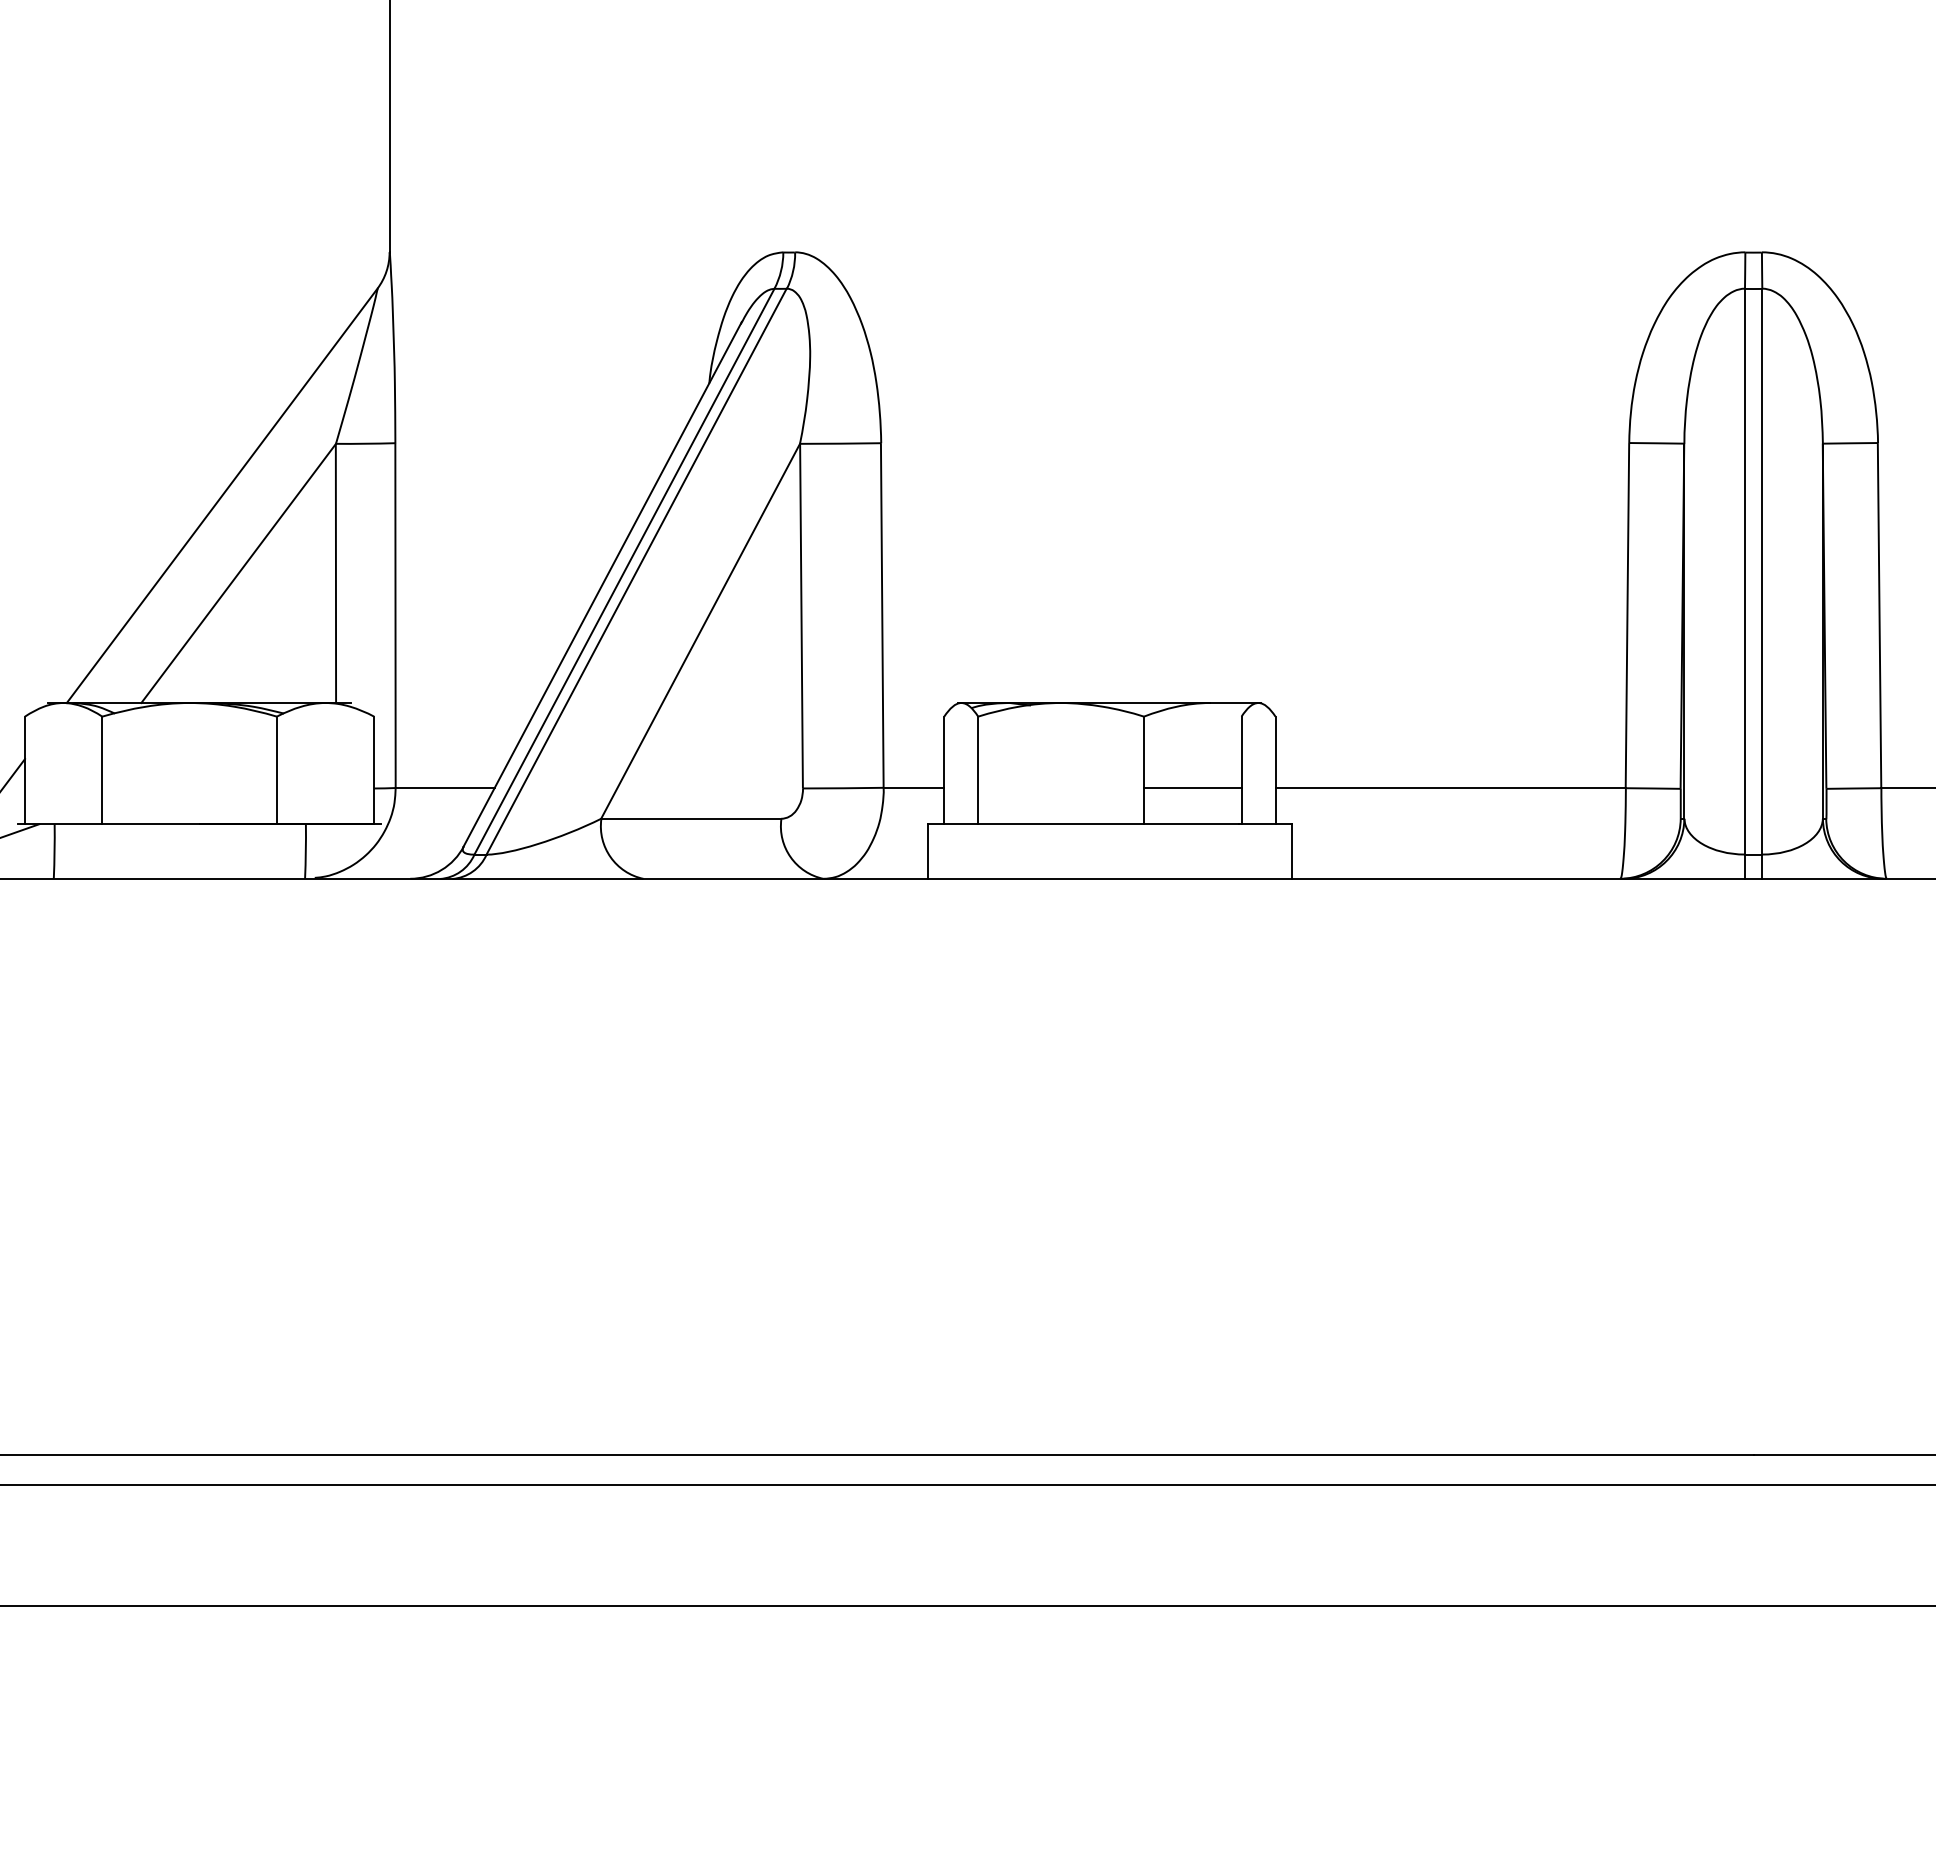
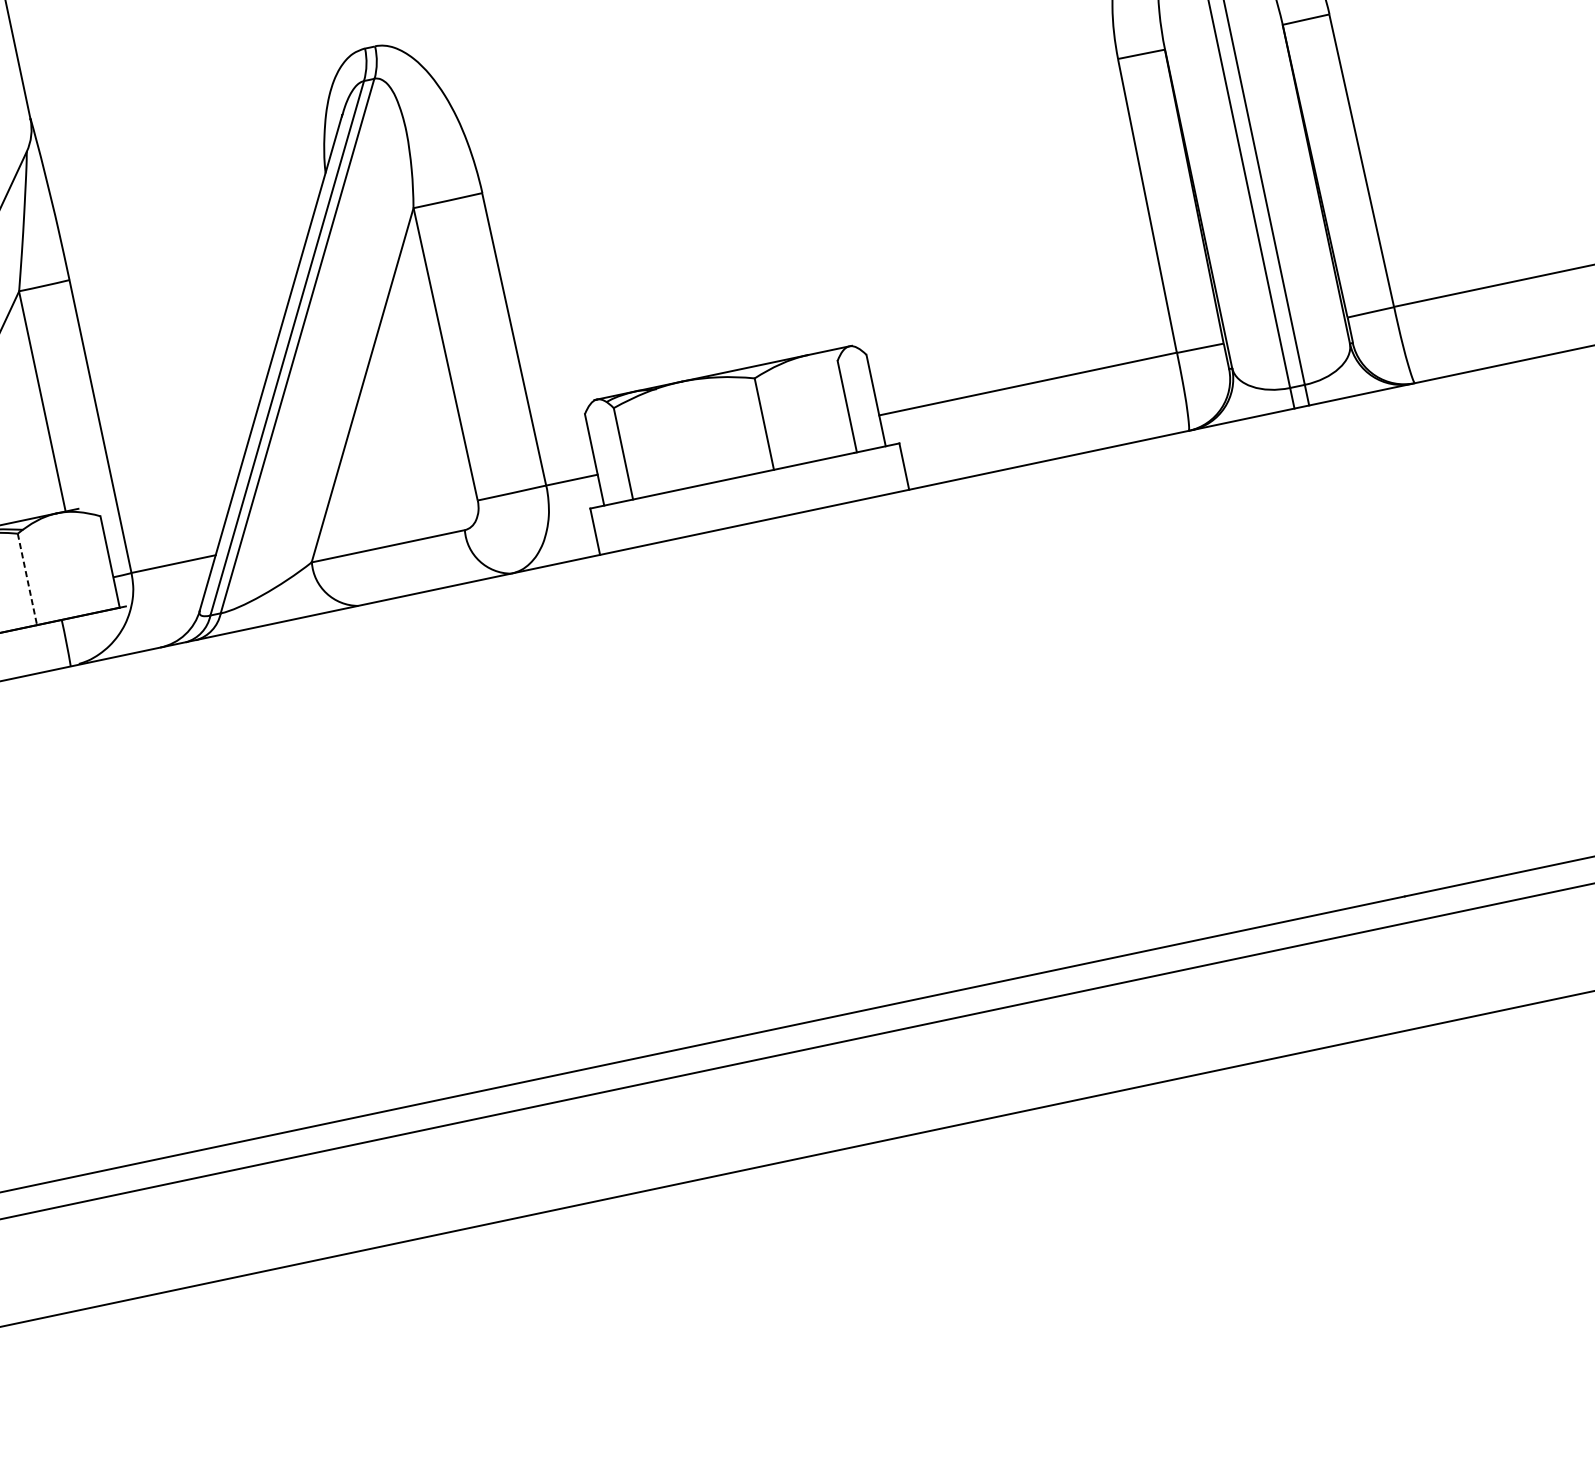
line: (276, 770) -> (27, 579), solid -> dashed
line: (1192, 787) -> (808, 429), removed

